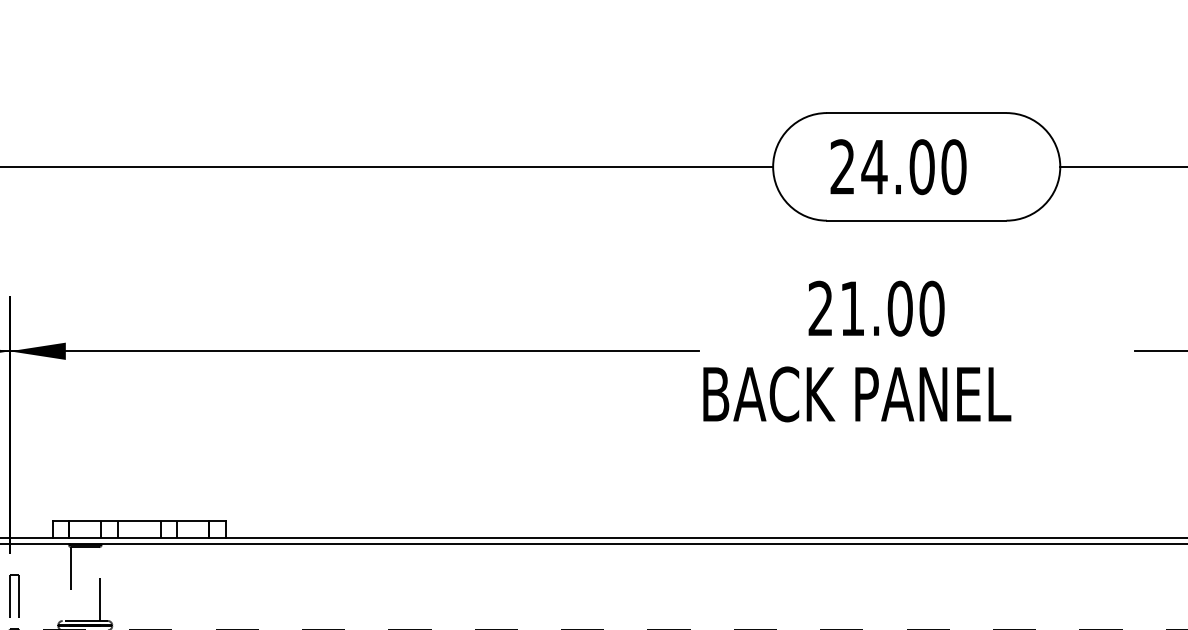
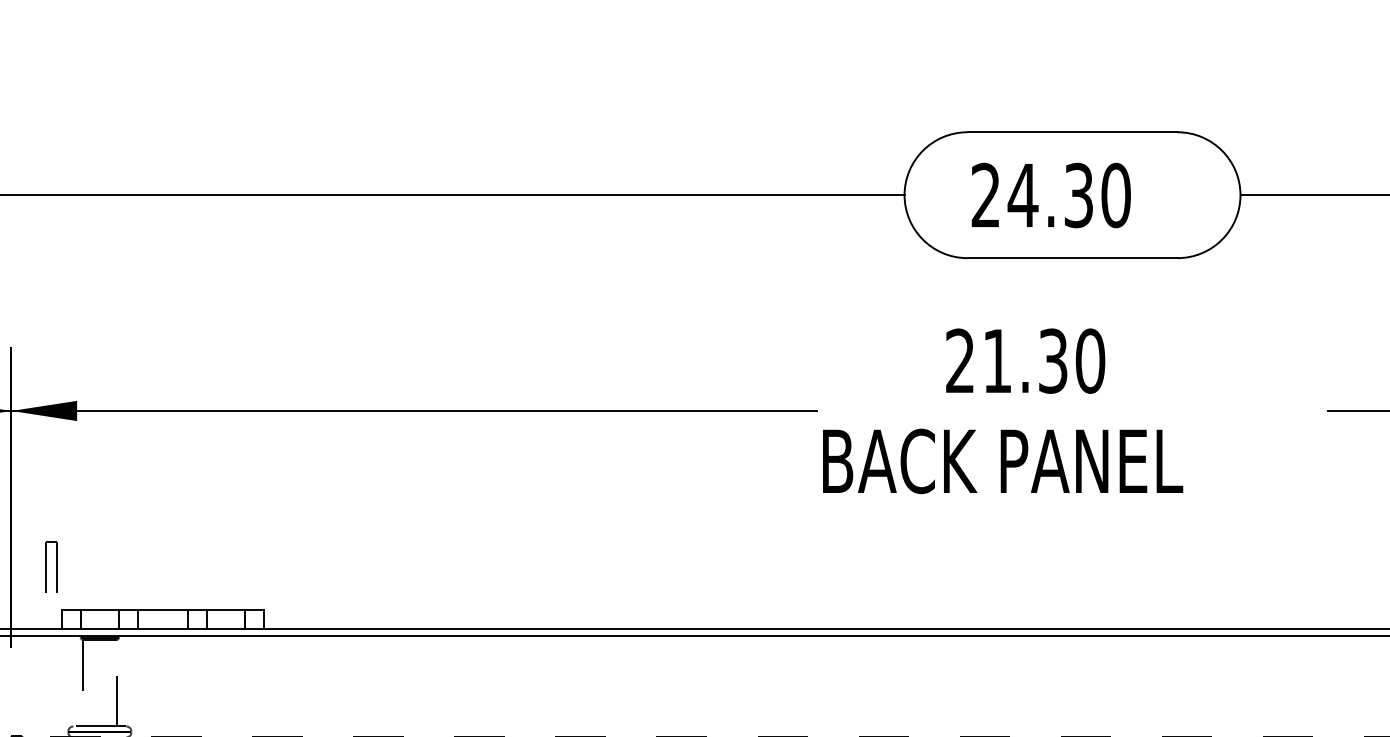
text: (921, 167) -> (1078, 195), 24.00 -> 24.30
text: (900, 308) -> (1053, 360), 21.00 -> 21.30
part: (14, 595) -> (51, 566), moved

